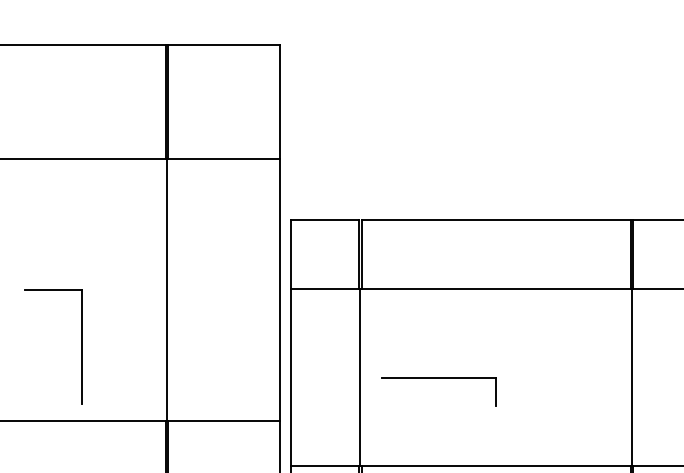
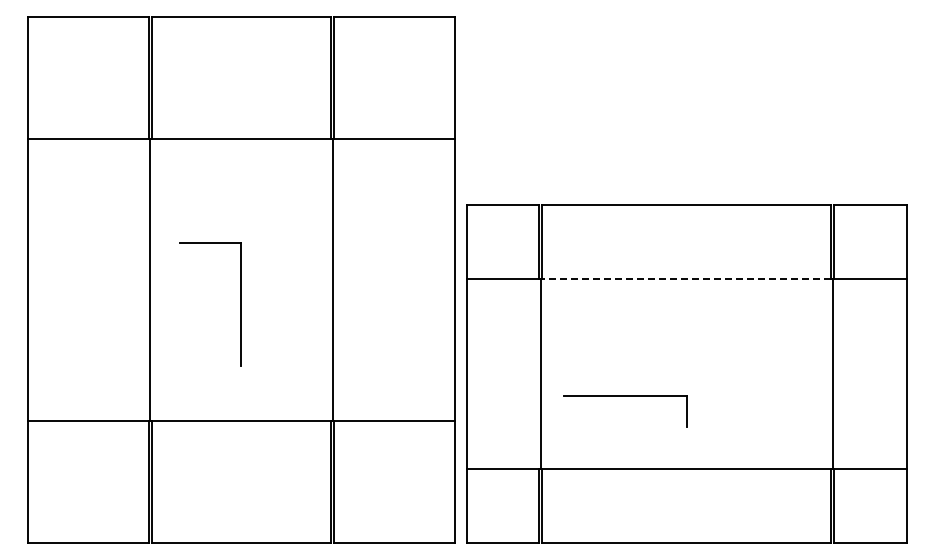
line: (495, 289) -> (686, 279), solid -> dashed
part: (81, 347) -> (240, 304), moved
part: (439, 377) -> (625, 396), moved

